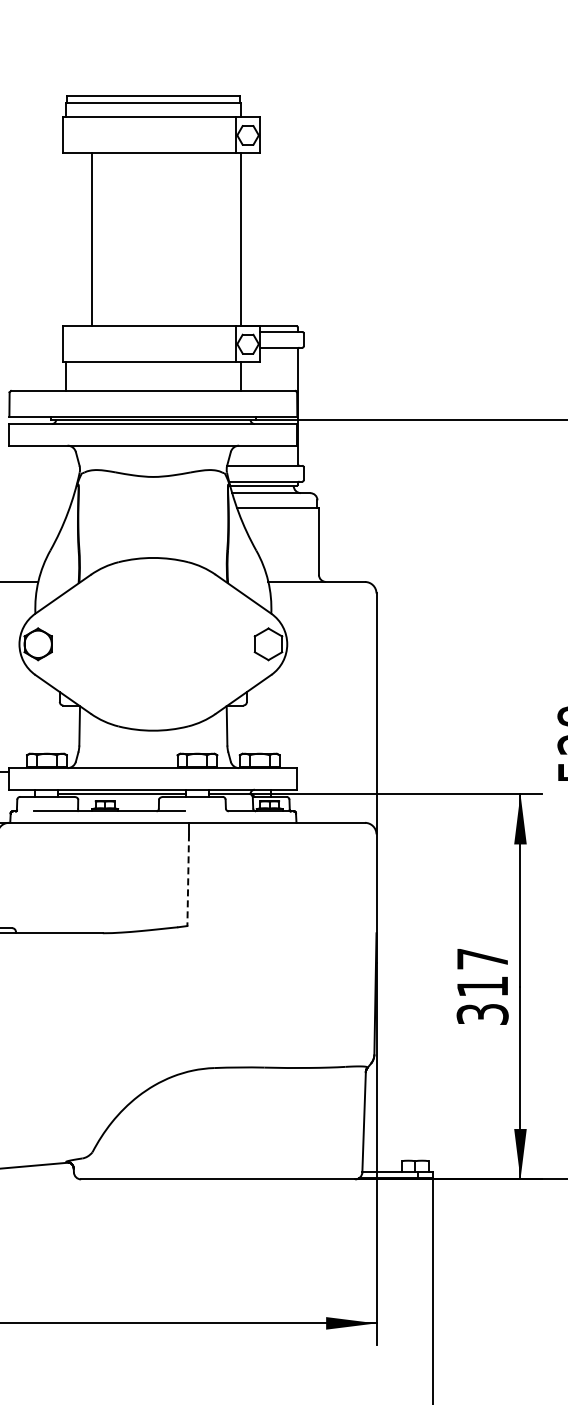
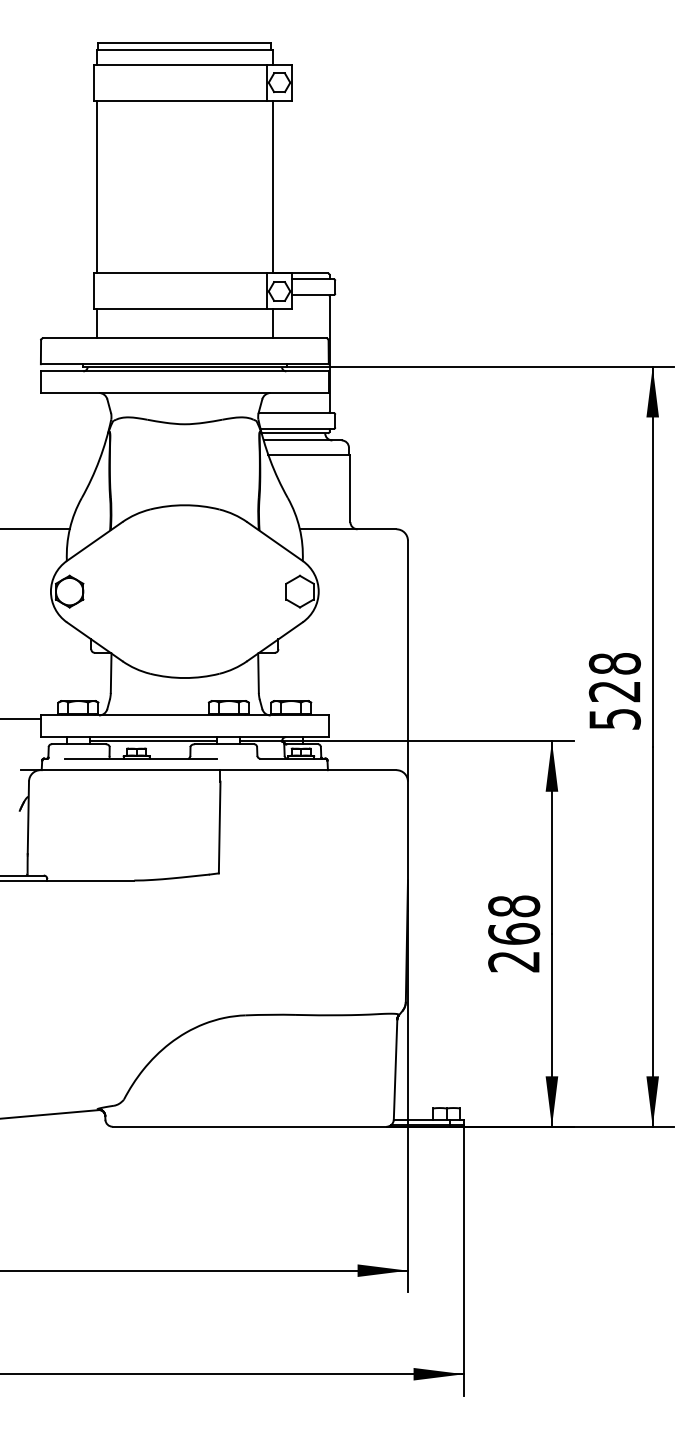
line: (92, 239) -> (97, 186), moved
line: (188, 880) -> (219, 827), dashed -> solid
text: (483, 986) -> (514, 933), 317 -> 268

